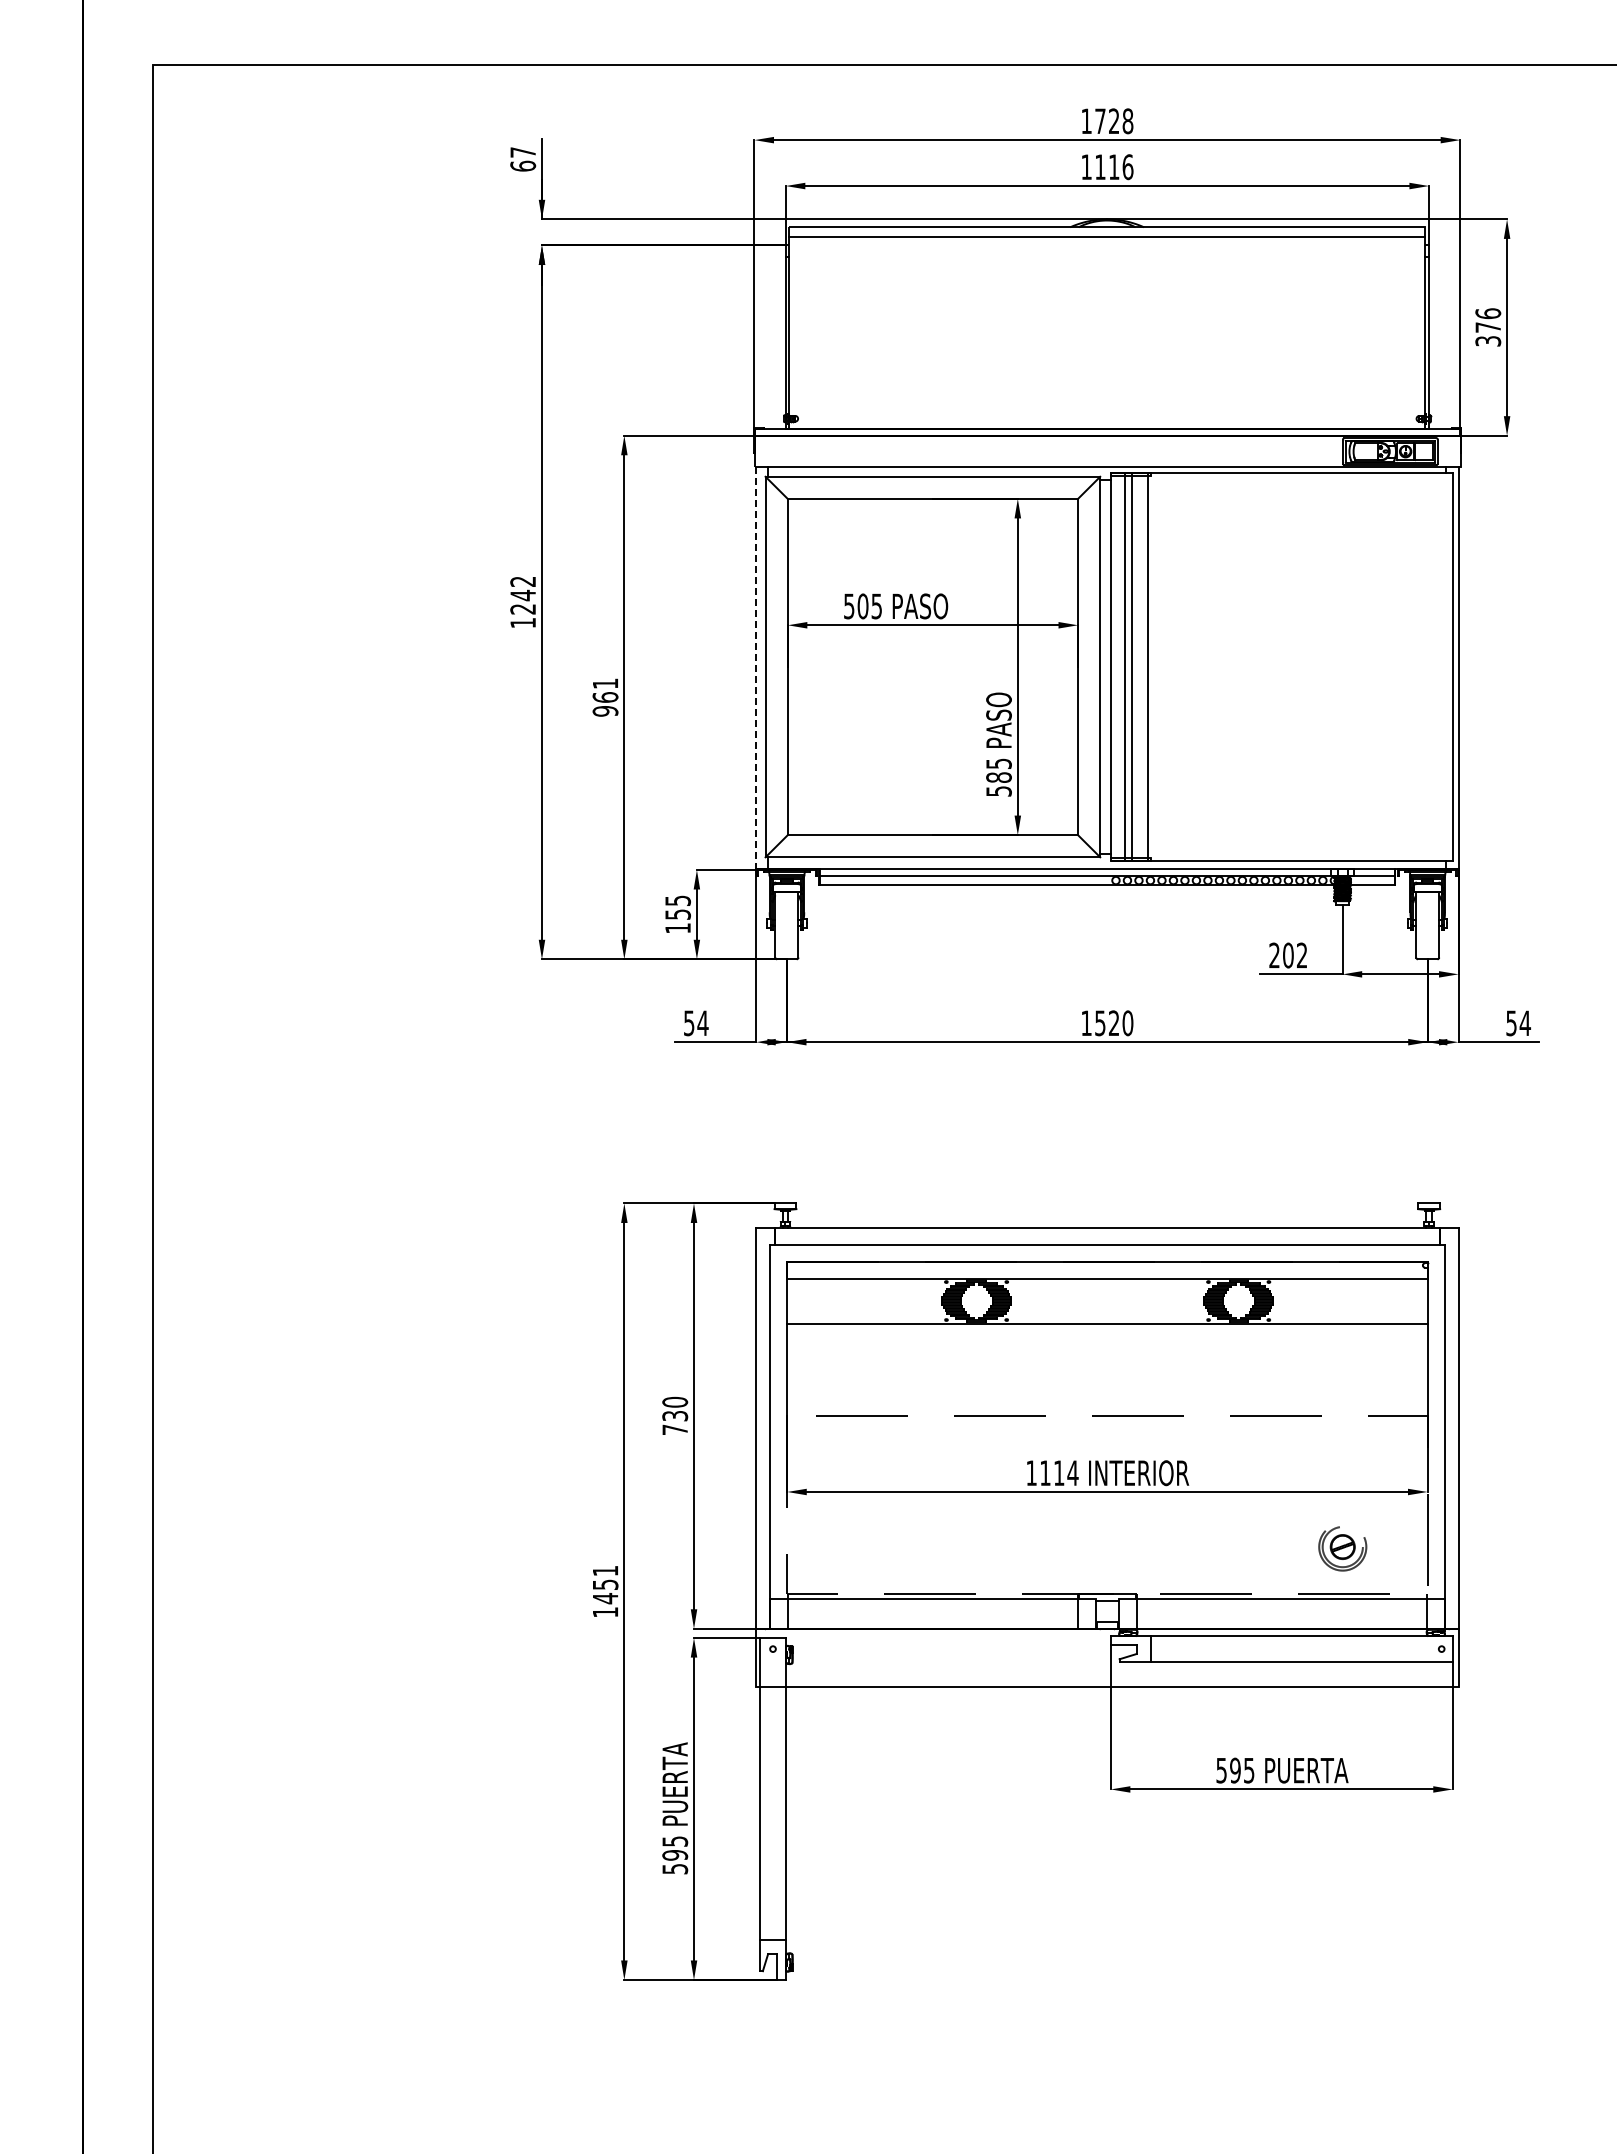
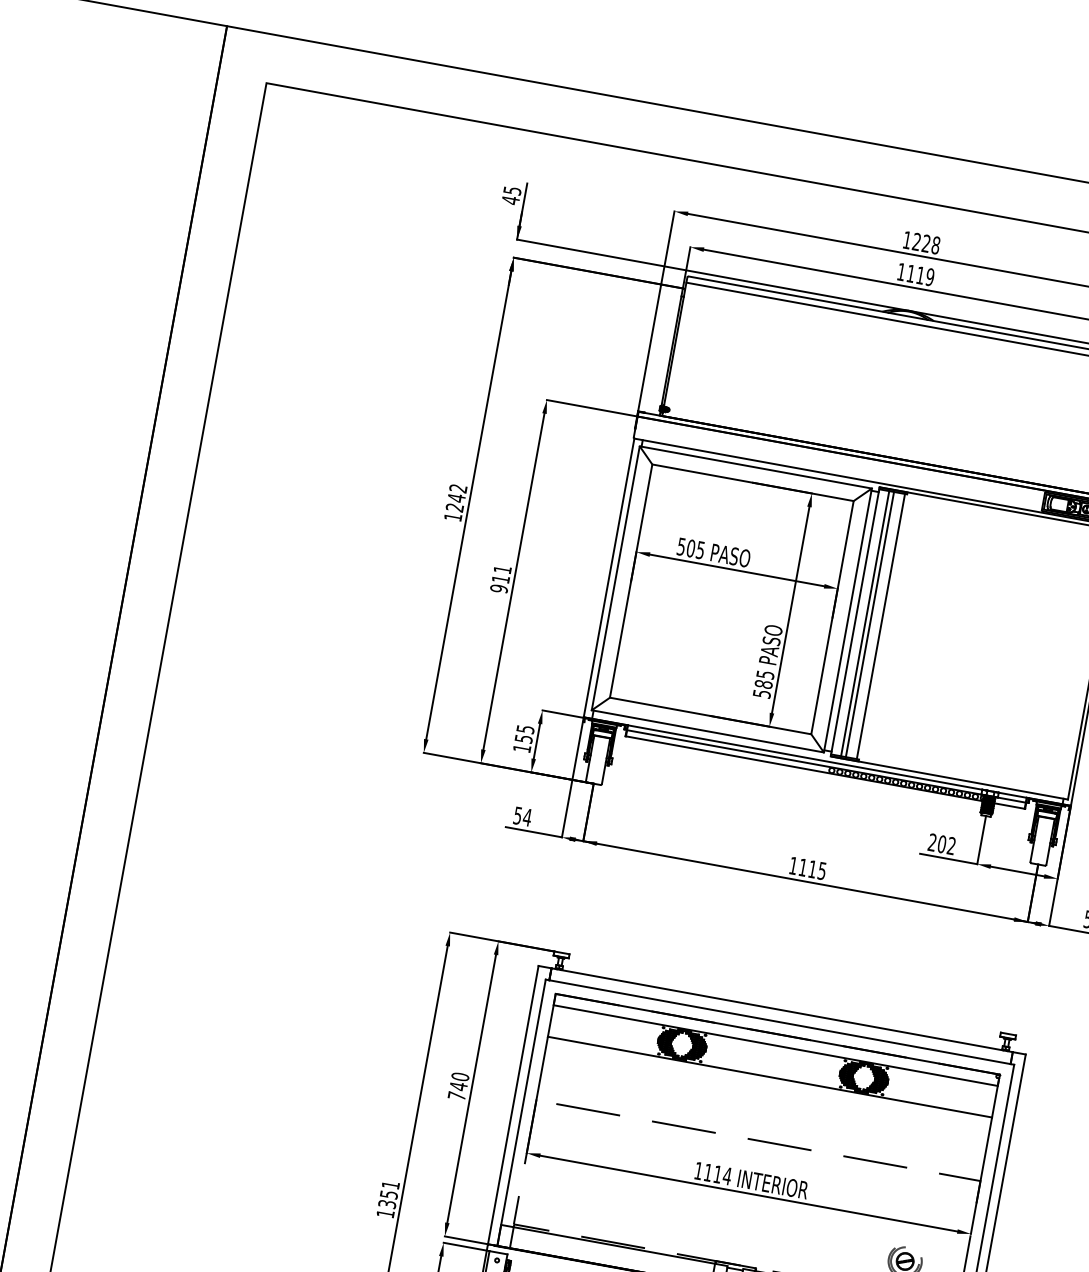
text: (1100, 120) -> (916, 241), 1728 -> 1228
text: (523, 159) -> (511, 195), 67 -> 45
text: (1127, 167) -> (929, 277), 1116 -> 1119
line: (756, 668) -> (609, 578), dashed -> solid
text: (605, 697) -> (500, 579), 961 -> 911
text: (1114, 1023) -> (812, 869), 1520 -> 1115
text: (675, 1415) -> (458, 1086), 730 -> 740
text: (605, 1598) -> (387, 1204), 1451 -> 1351

